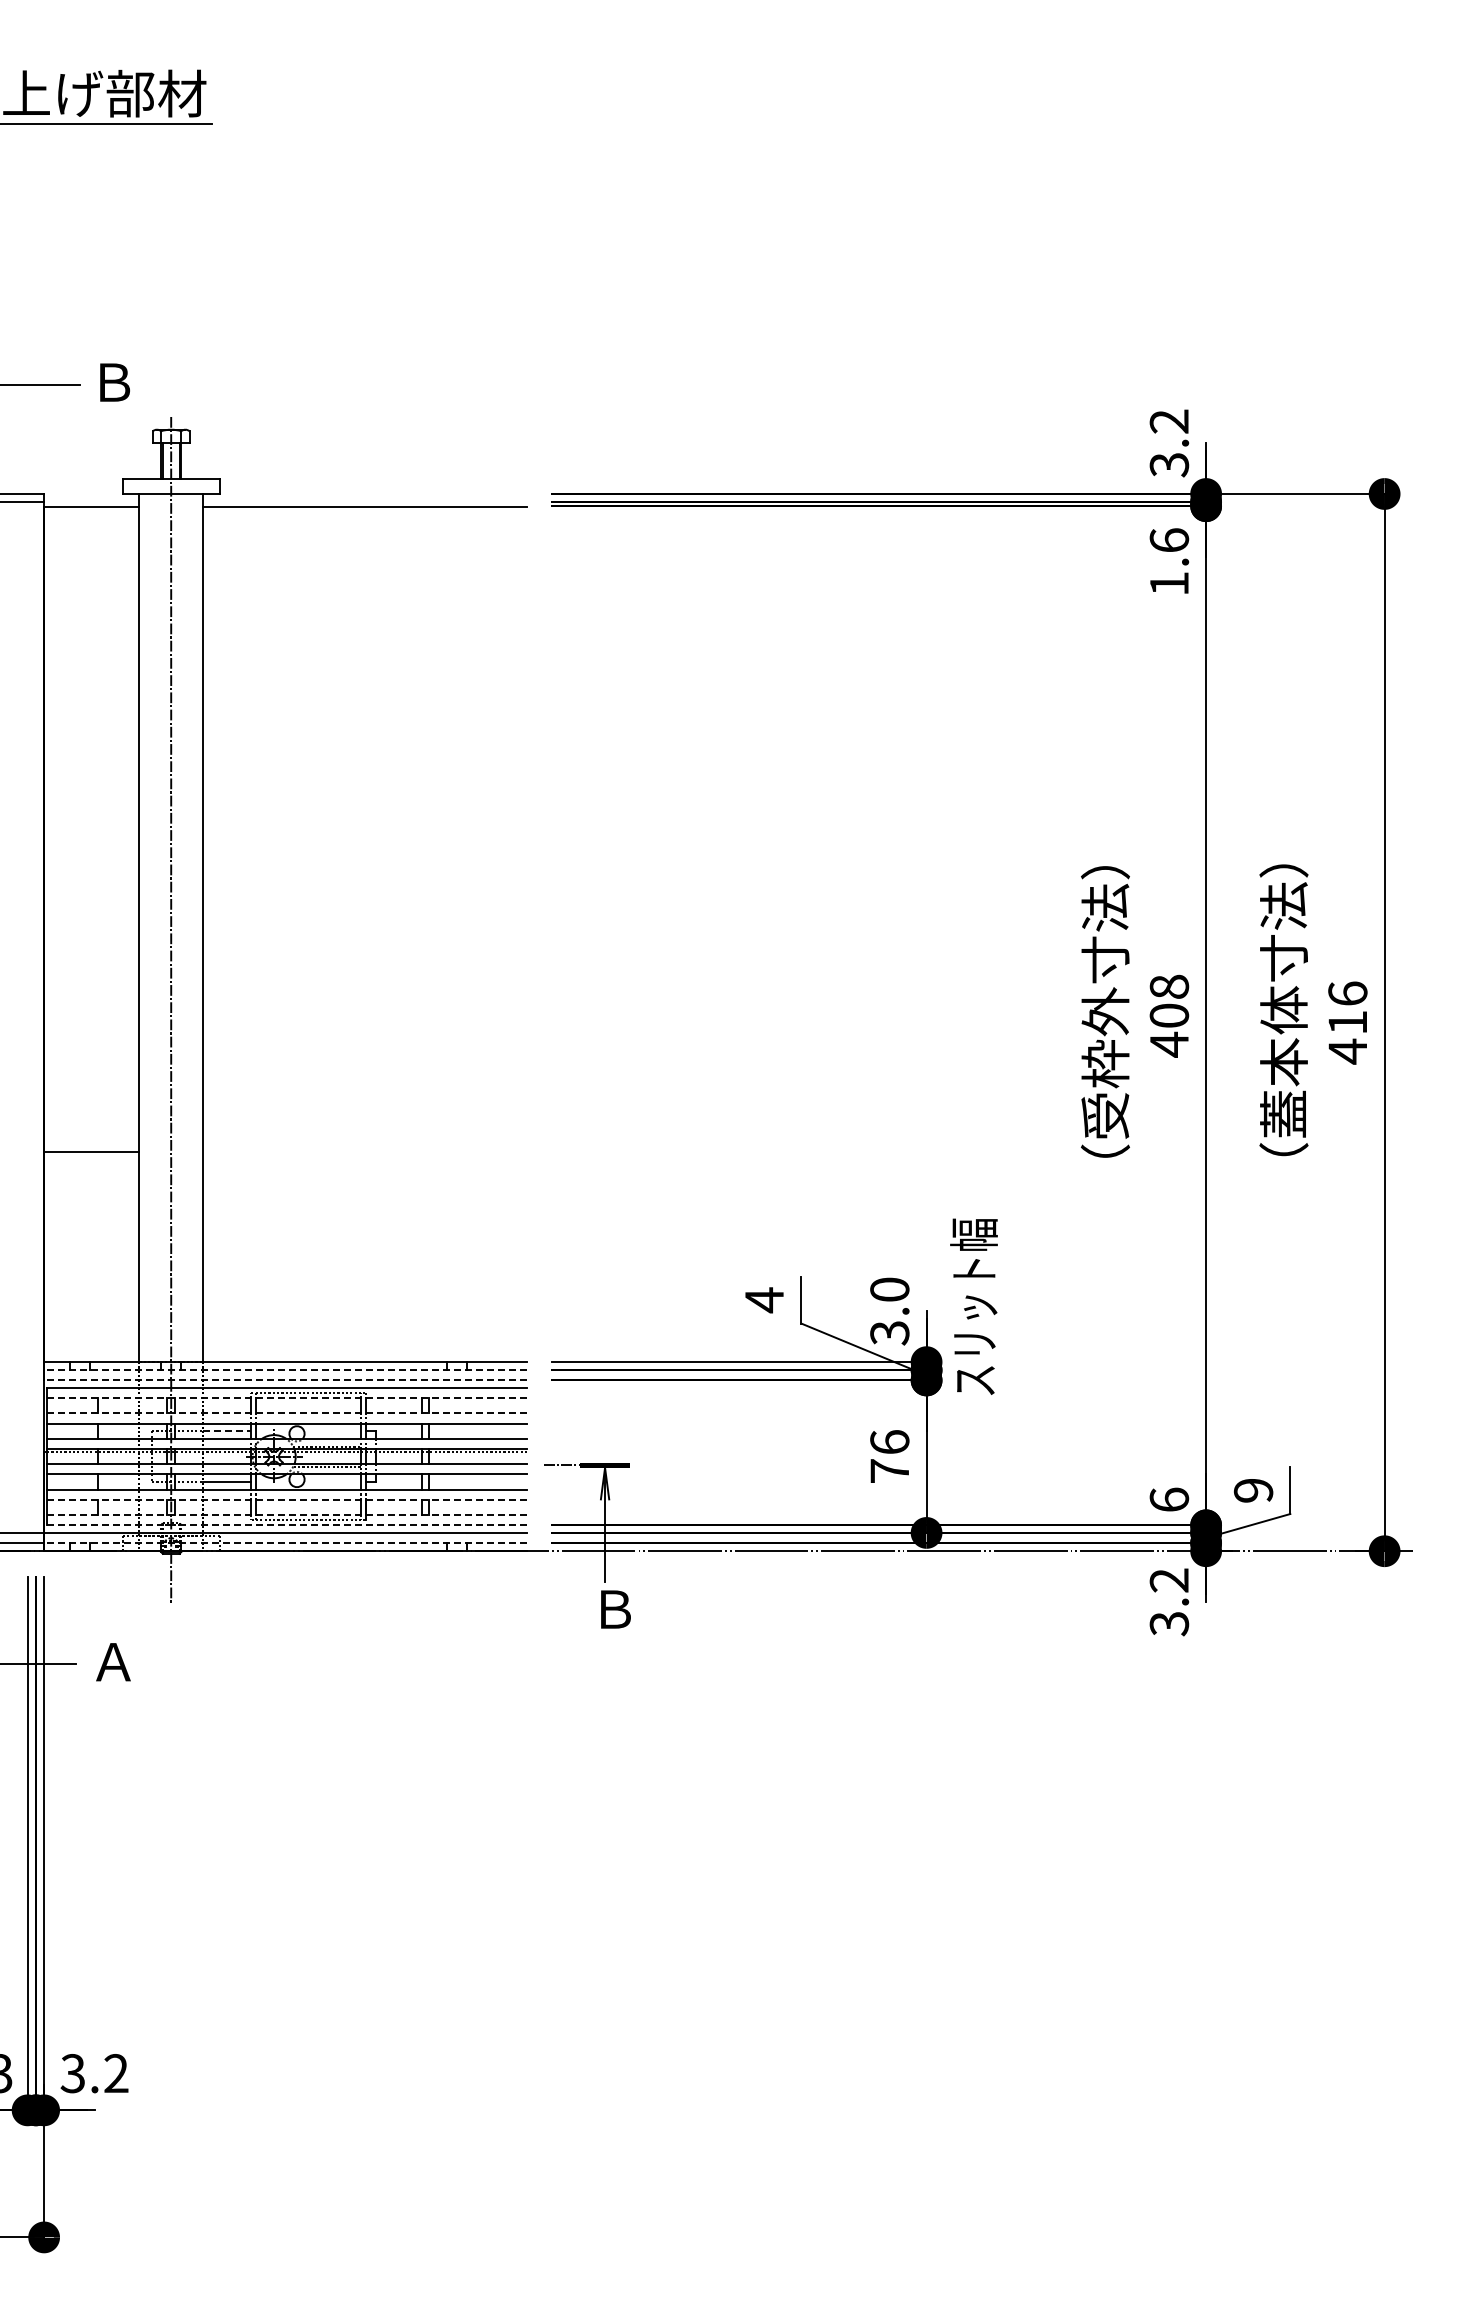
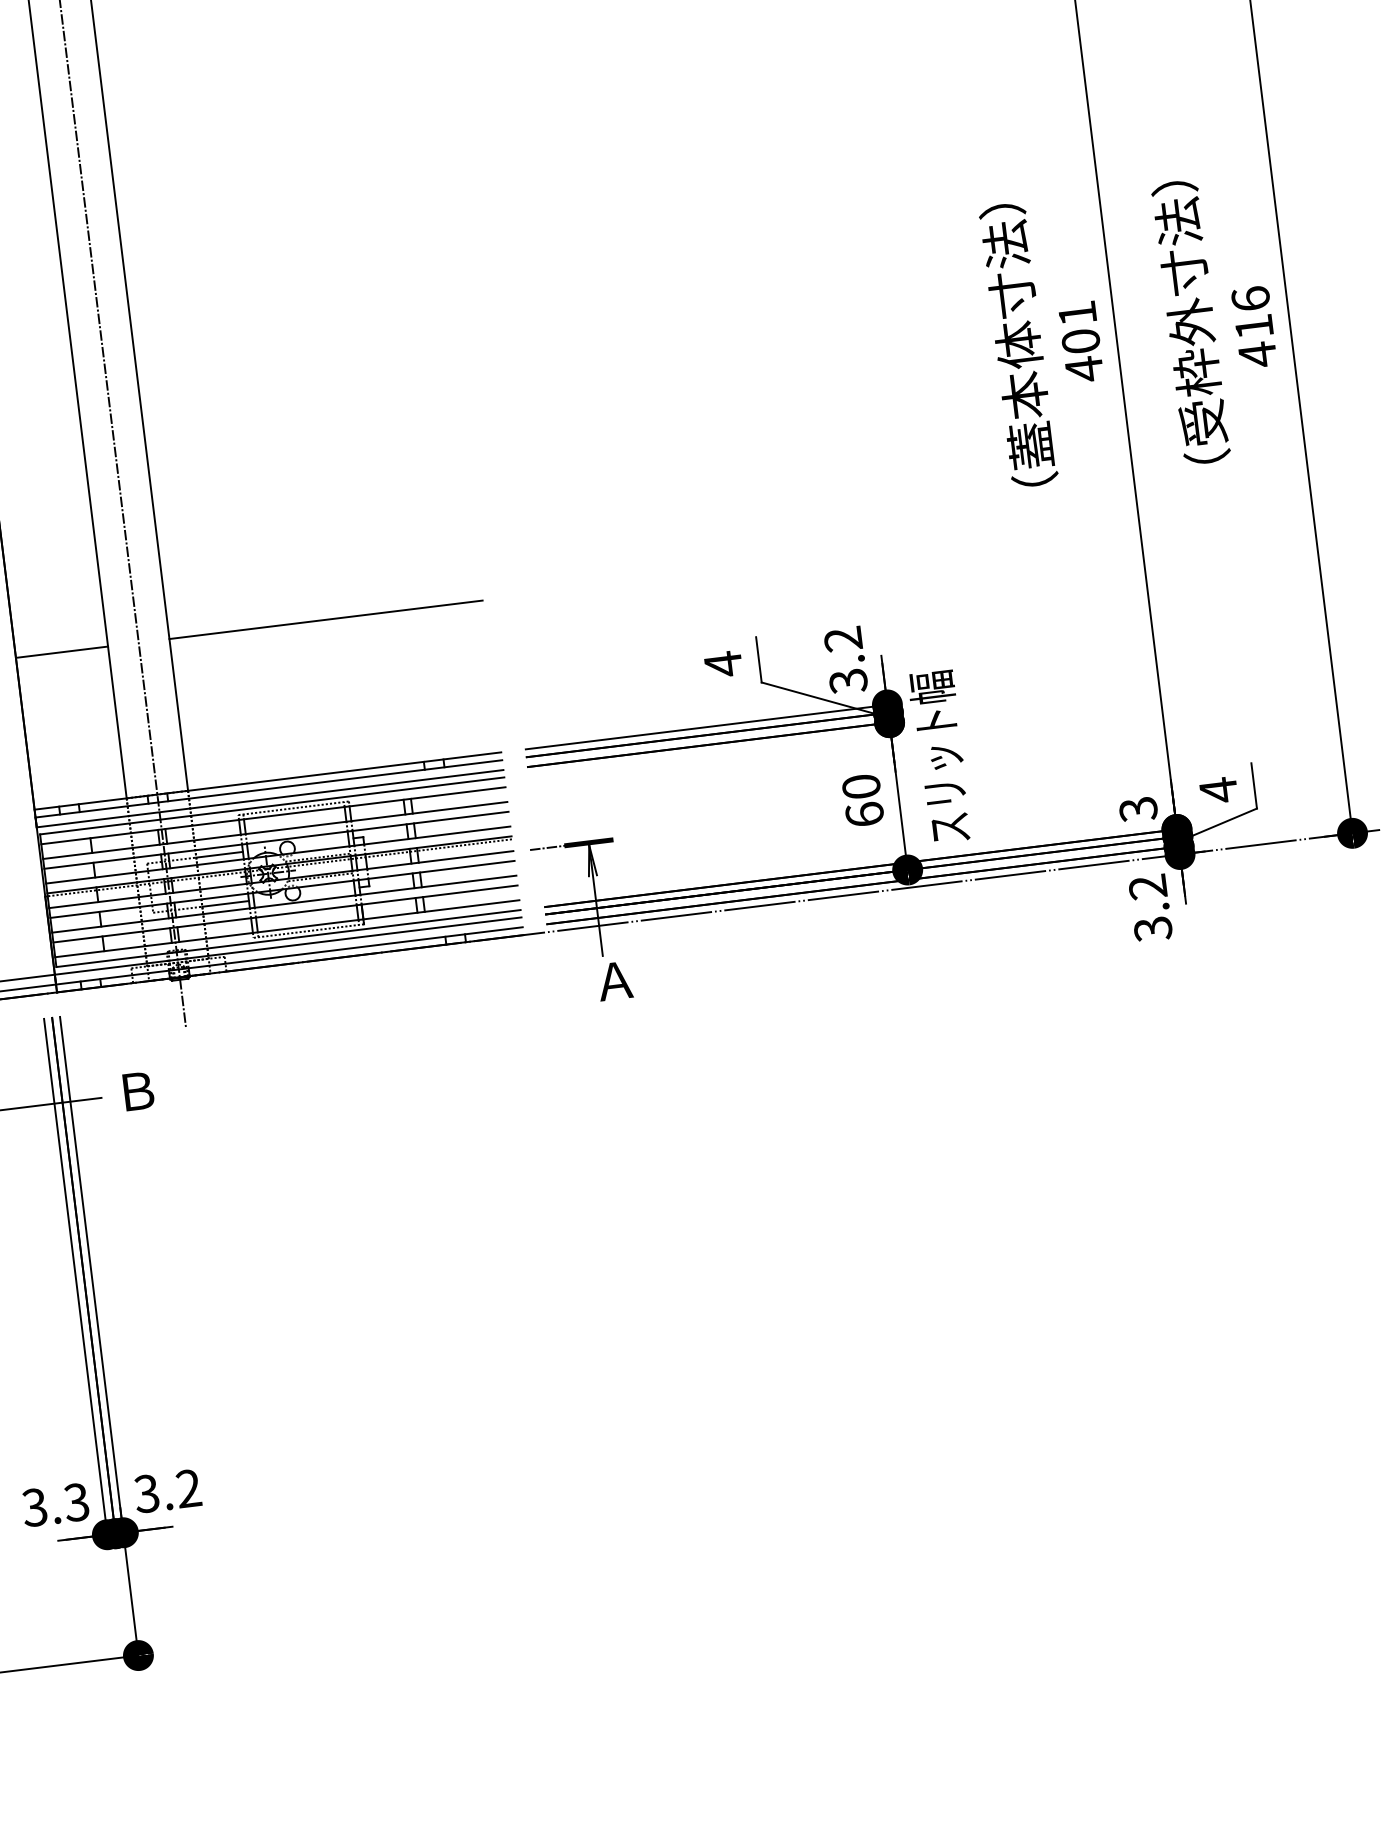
text: (1169, 986) -> (1077, 313), 408 -> 401
text: (1283, 1061) -> (1196, 372), （蓋本体寸法） -> （受枠外寸法）
text: (1105, 1063) -> (1024, 395), （受枠外寸法） -> （蓋本体寸法）
line: (91, 1152) -> (61, 652), moved
line: (364, 1205) -> (325, 620), added
text: (889, 1289) -> (842, 639), 3.0 -> 3.2
text: (973, 1306) -> (939, 756), moved
line: (285, 1370) -> (268, 789), dashed -> solid
line: (285, 1380) -> (270, 798), dashed -> solid
line: (286, 1398) -> (273, 816), dashed -> solid
line: (286, 1413) -> (274, 830), dashed -> solid
line: (227, 1431) -> (220, 854), dashed -> solid
text: (889, 1456) -> (862, 800), 76 -> 60
text: (1253, 1490) -> (1218, 790), 9 -> 4
line: (286, 1499) -> (285, 913), dashed -> solid
text: (1169, 1499) -> (1138, 808), 6 -> 3
line: (286, 1515) -> (287, 929), dashed -> solid
line: (286, 1525) -> (288, 938), dashed -> solid
line: (285, 1543) -> (289, 956), dashed -> solid
text: (614, 1609) -> (615, 981), Ｂ -> Ａ
text: (113, 1662) -> (137, 1091), Ａ -> Ｂ

